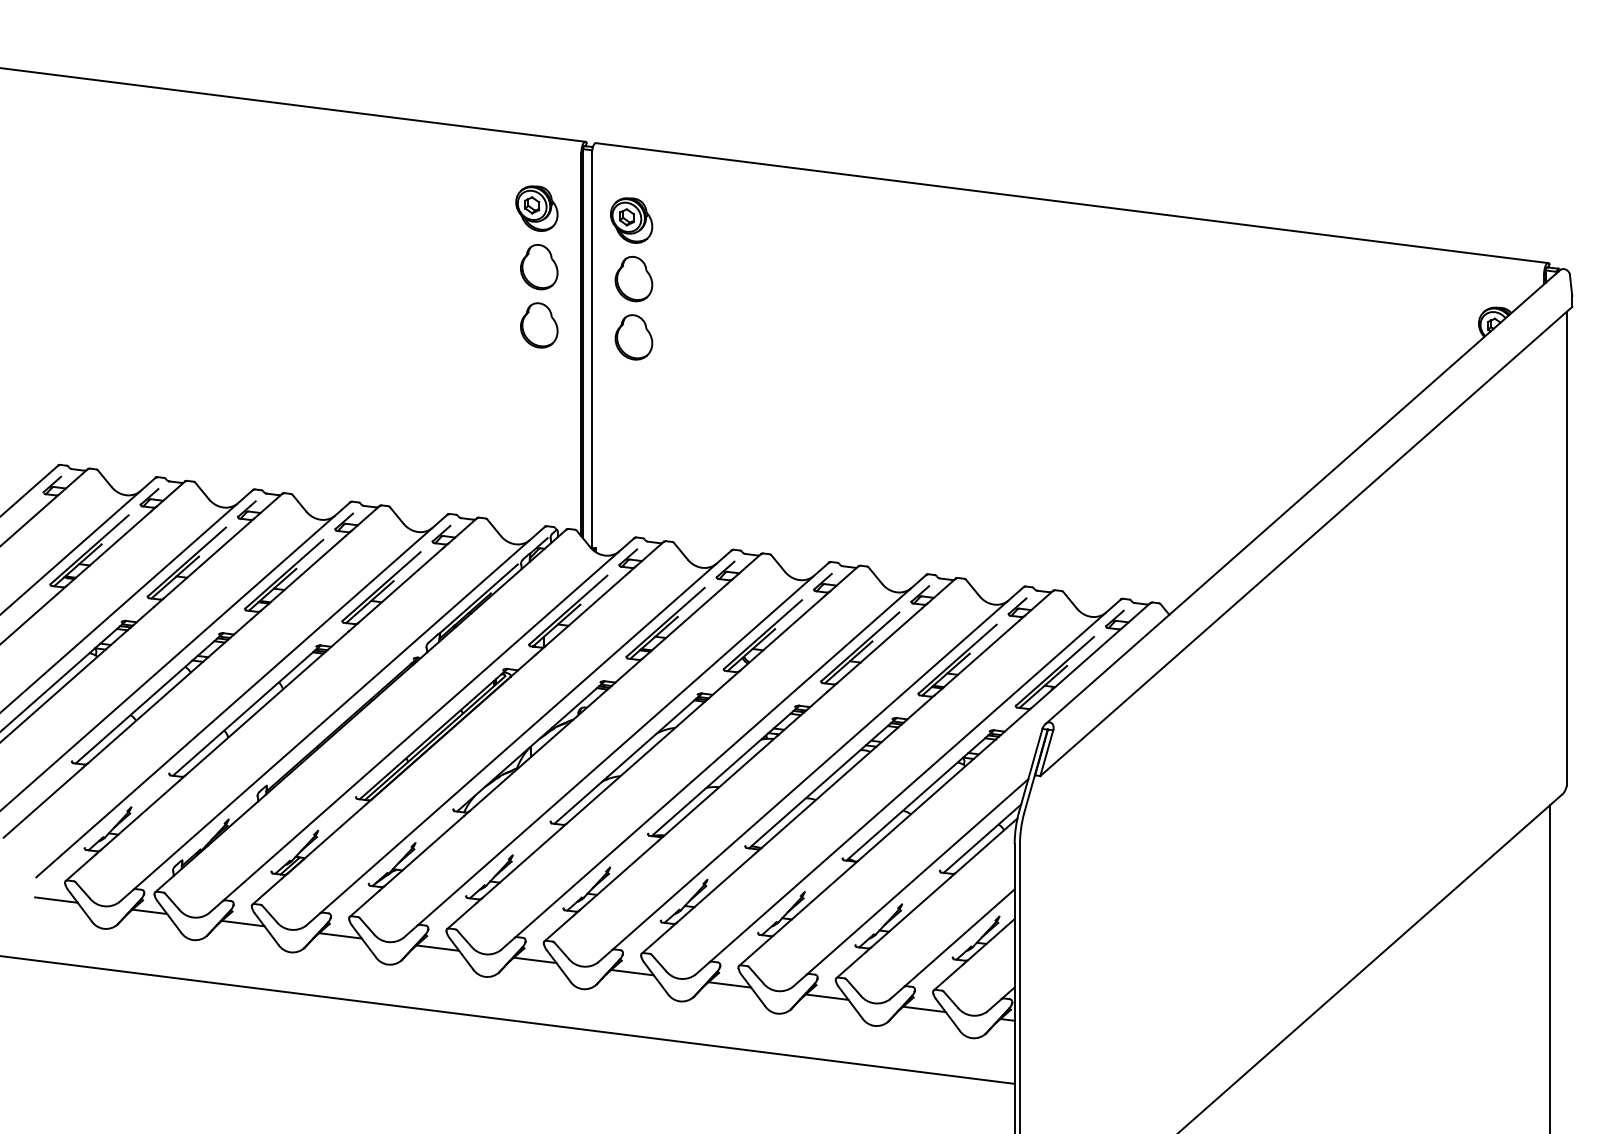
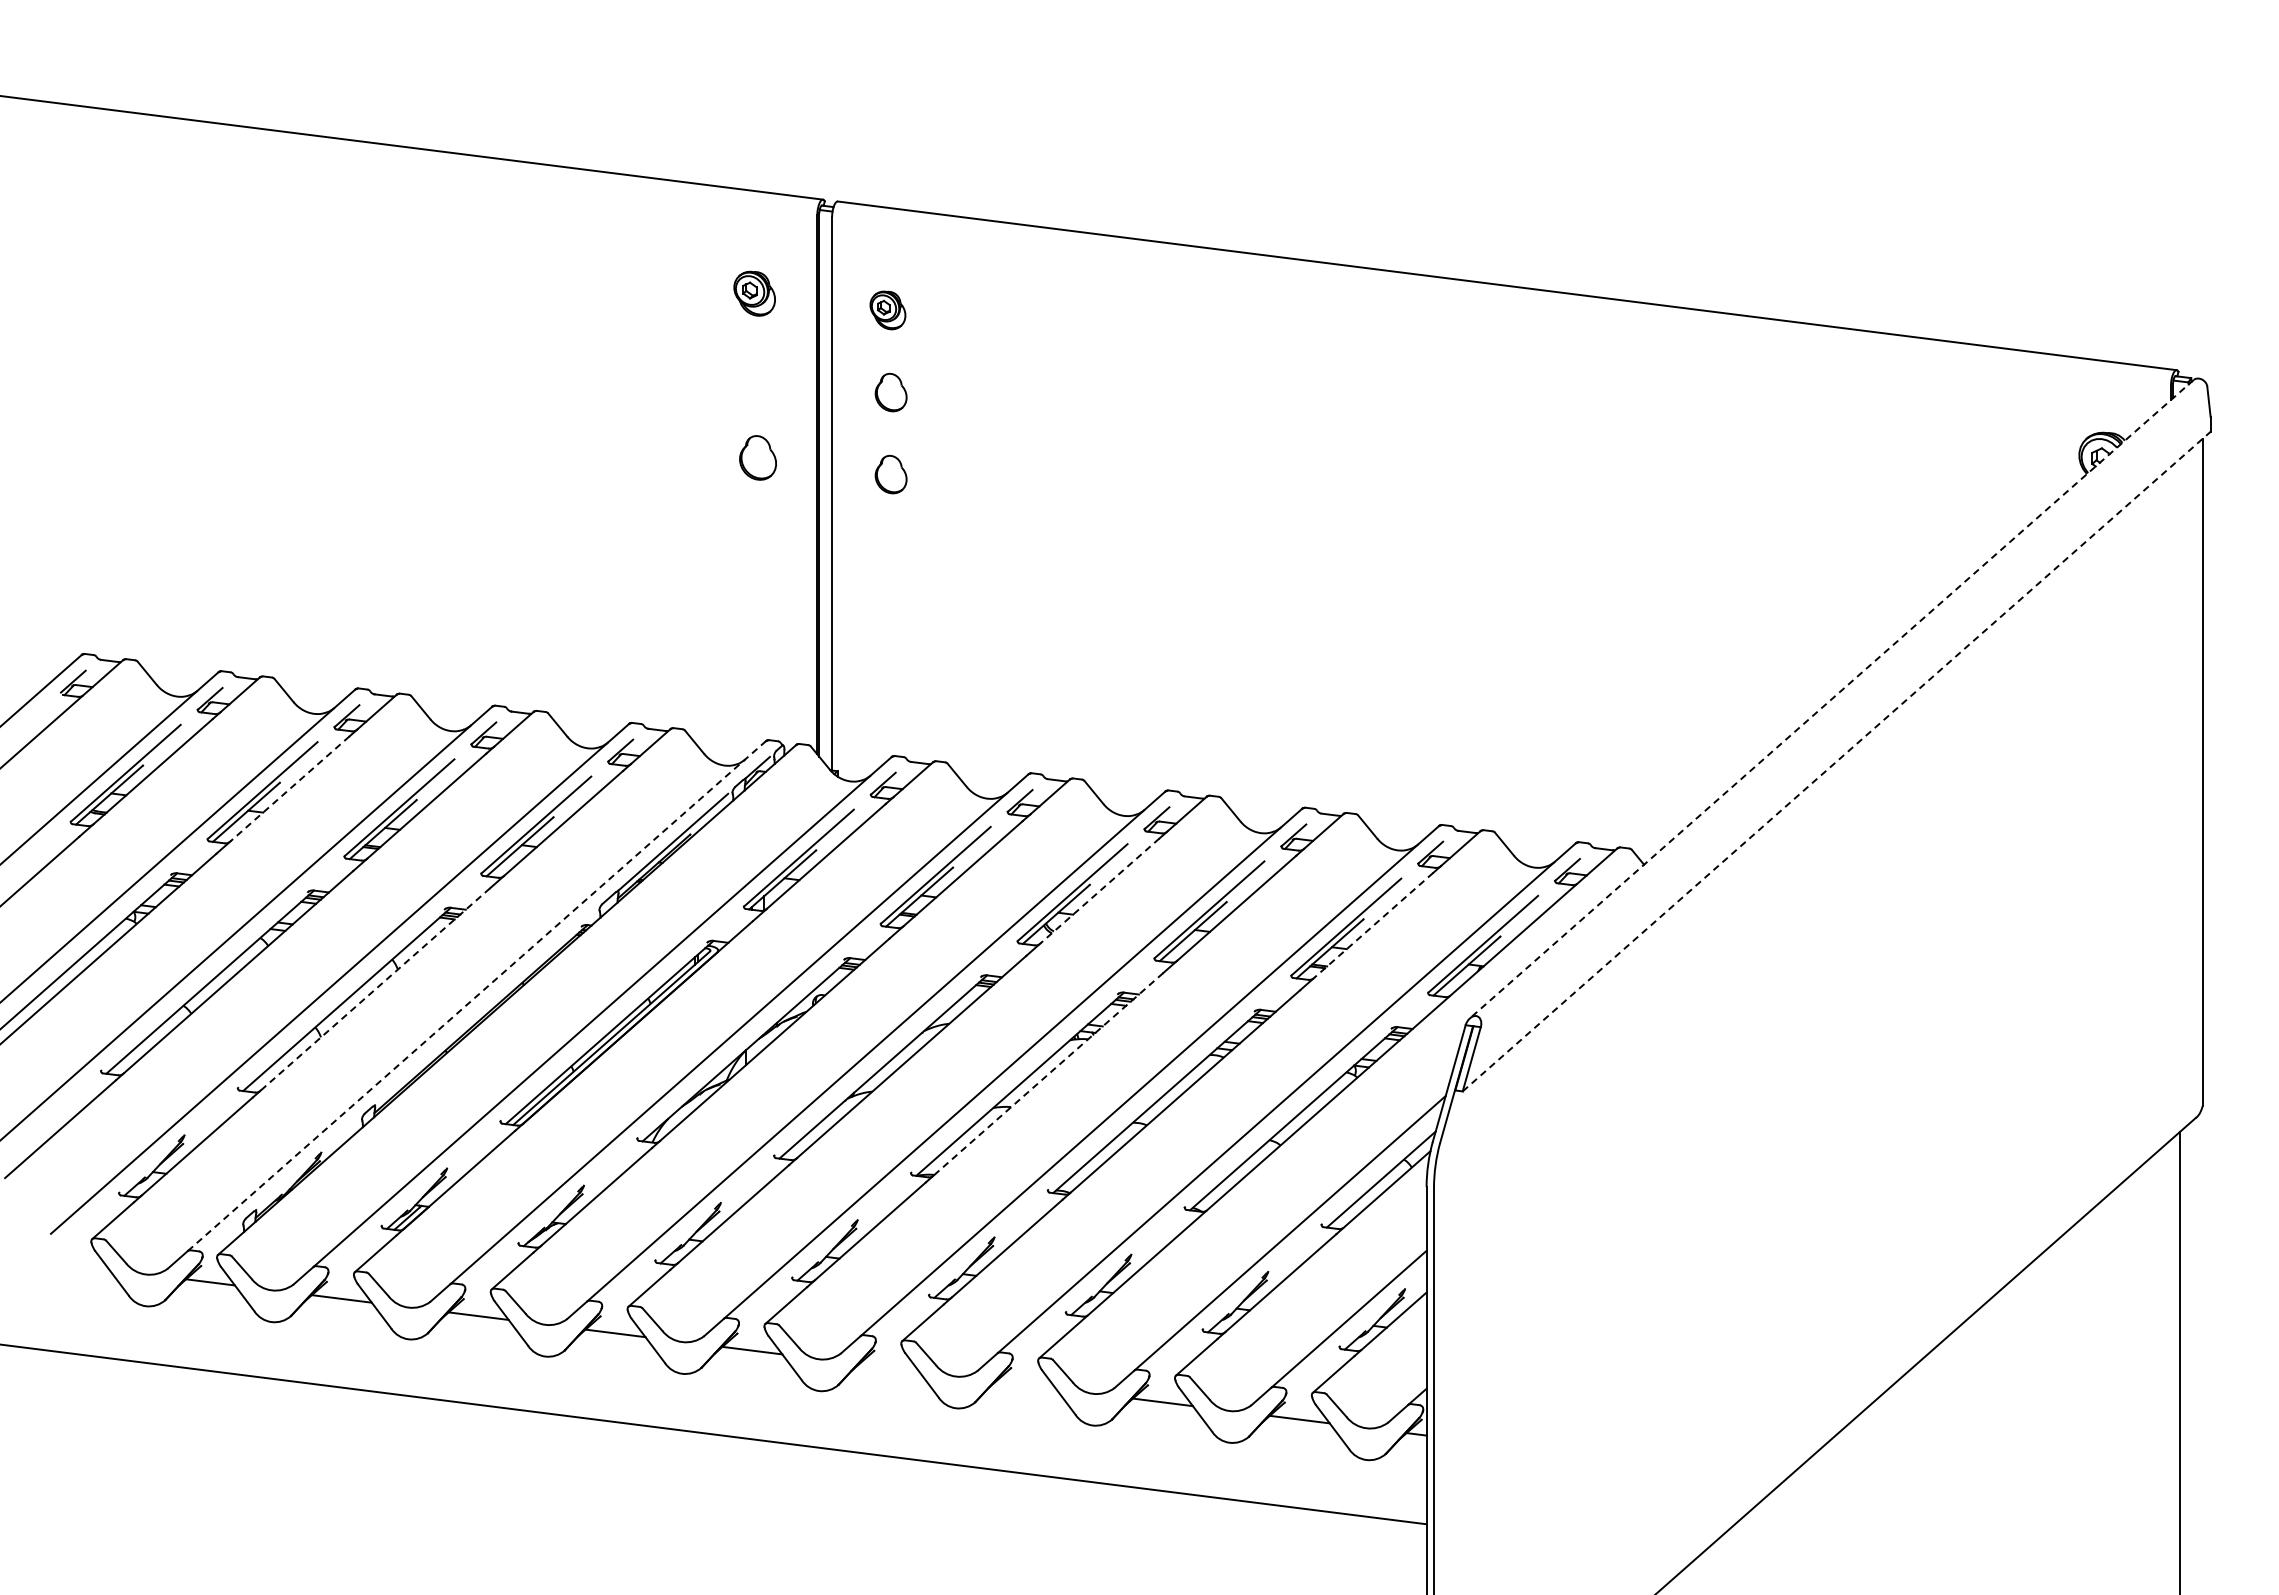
part: (536, 208) -> (754, 293), size x0.7
part: (631, 220) -> (887, 310), size x0.6
part: (538, 266) -> (757, 375), removed
part: (633, 278) -> (890, 392), size x0.6
part: (538, 325) -> (757, 457), size x0.7
part: (633, 337) -> (890, 474), size x0.6
line: (1302, 497) -> (1831, 699), solid -> dashed
line: (1306, 541) -> (1836, 761), solid -> dashed
line: (205, 561) -> (289, 789), solid -> dashed
line: (782, 633) -> (1099, 891), solid -> dashed
line: (976, 658) -> (1373, 925), solid -> dashed
line: (267, 703) -> (375, 989), solid -> dashed
line: (339, 707) -> (477, 995), solid -> dashed
line: (745, 764) -> (1048, 1074), solid -> dashed
line: (56, 899) -> (79, 1265), removed
line: (632, 972) -> (889, 1367), removed
line: (730, 984) -> (1026, 1384), removed

